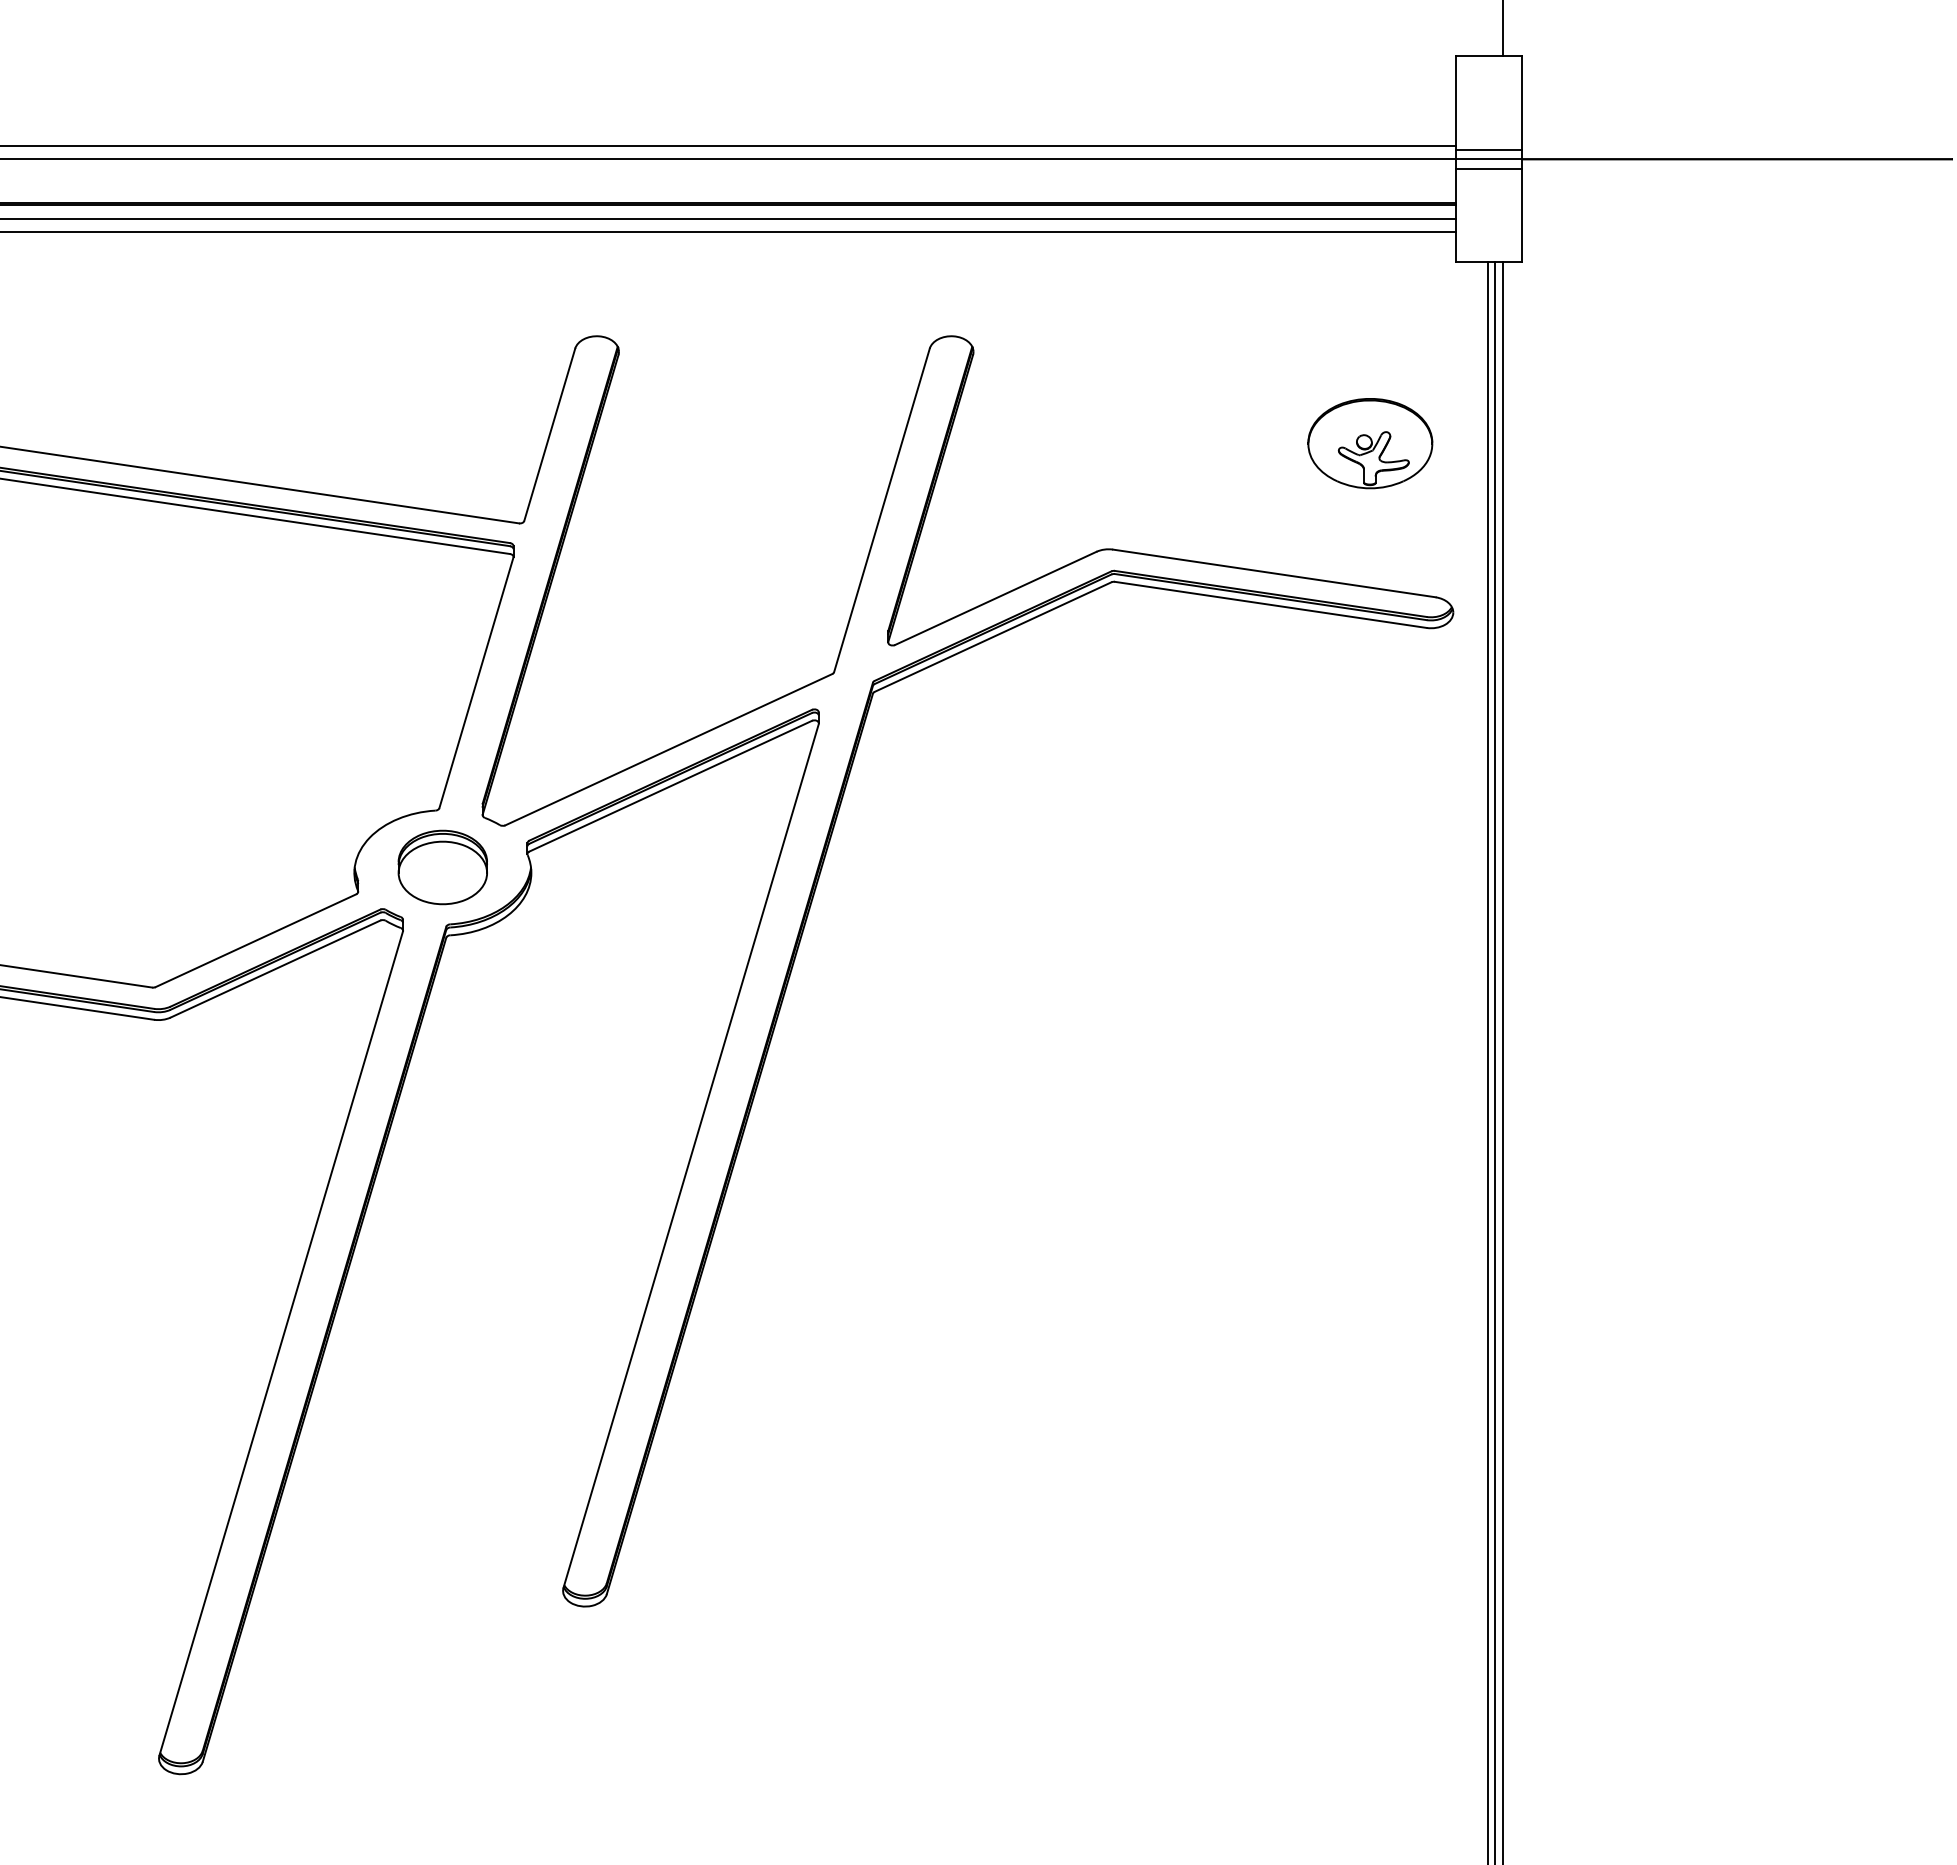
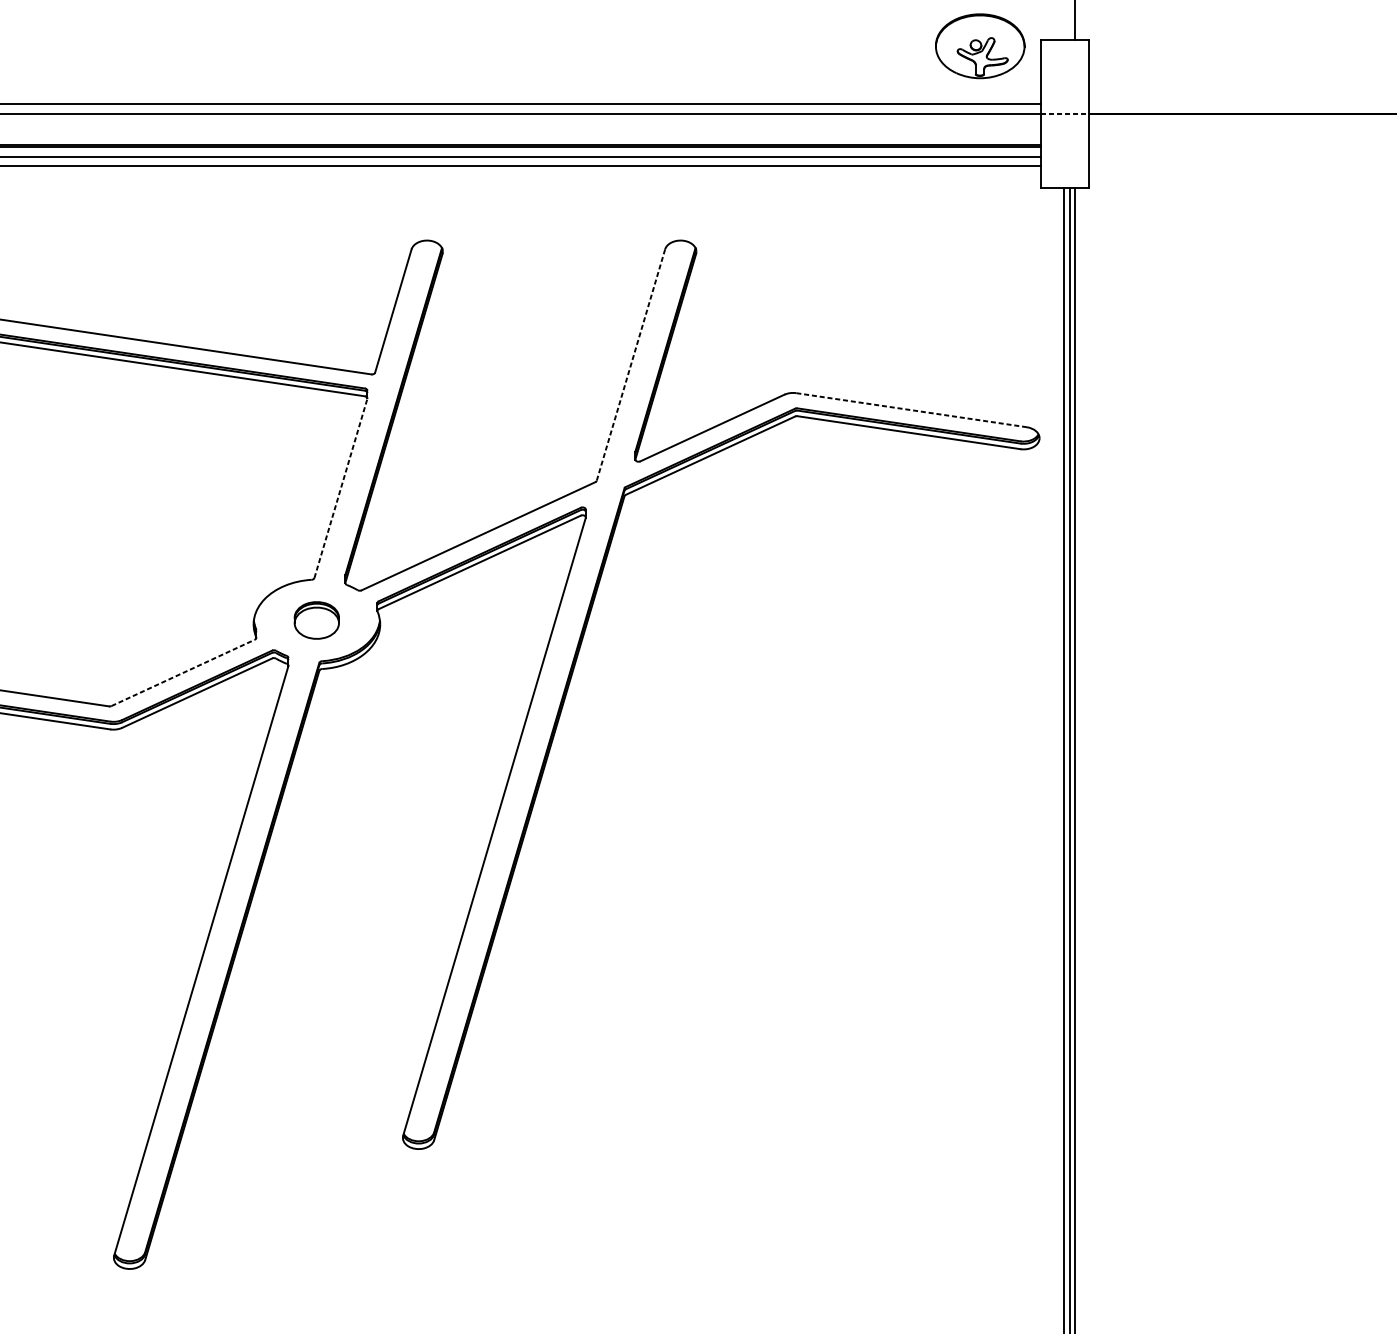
line: (1488, 149) -> (1064, 106), removed
line: (1489, 159) -> (1065, 114), solid -> dashed
line: (1488, 168) -> (1064, 120), removed
part: (1370, 443) -> (980, 46), moved
line: (881, 510) -> (630, 365), solid -> dashed
line: (1273, 573) -> (910, 410), solid -> dashed
line: (476, 682) -> (340, 488), solid -> dashed
part: (442, 867) -> (316, 620), size x0.7
line: (255, 940) -> (182, 672), solid -> dashed

